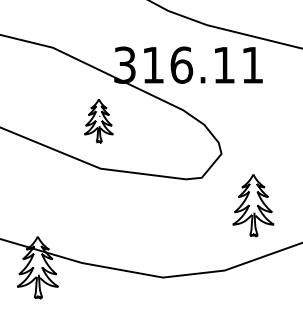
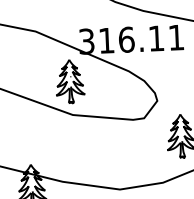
part: (98, 120) -> (69, 81), size x1.43

